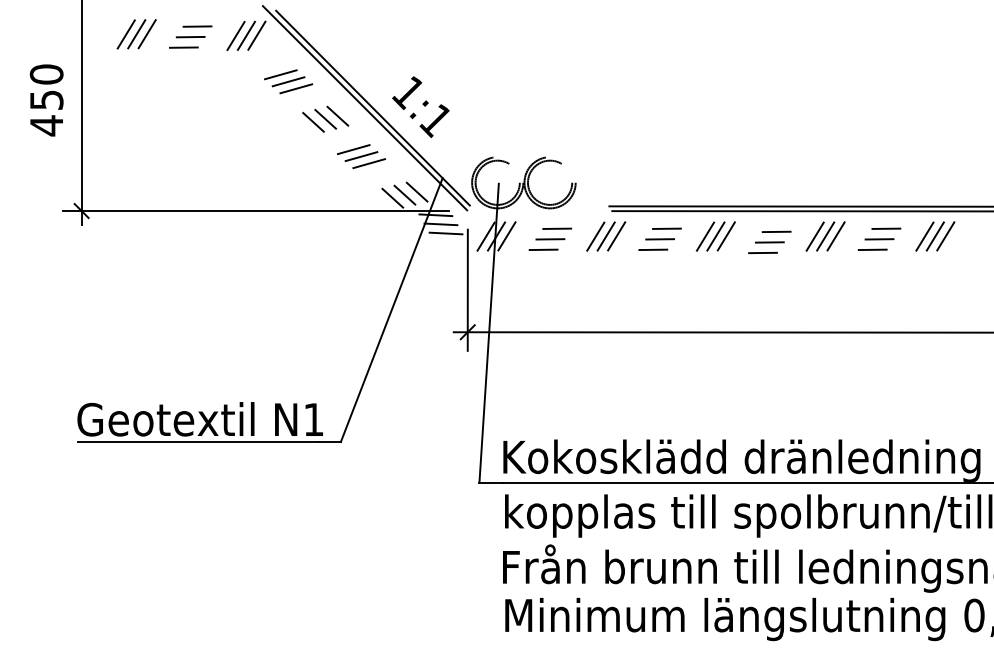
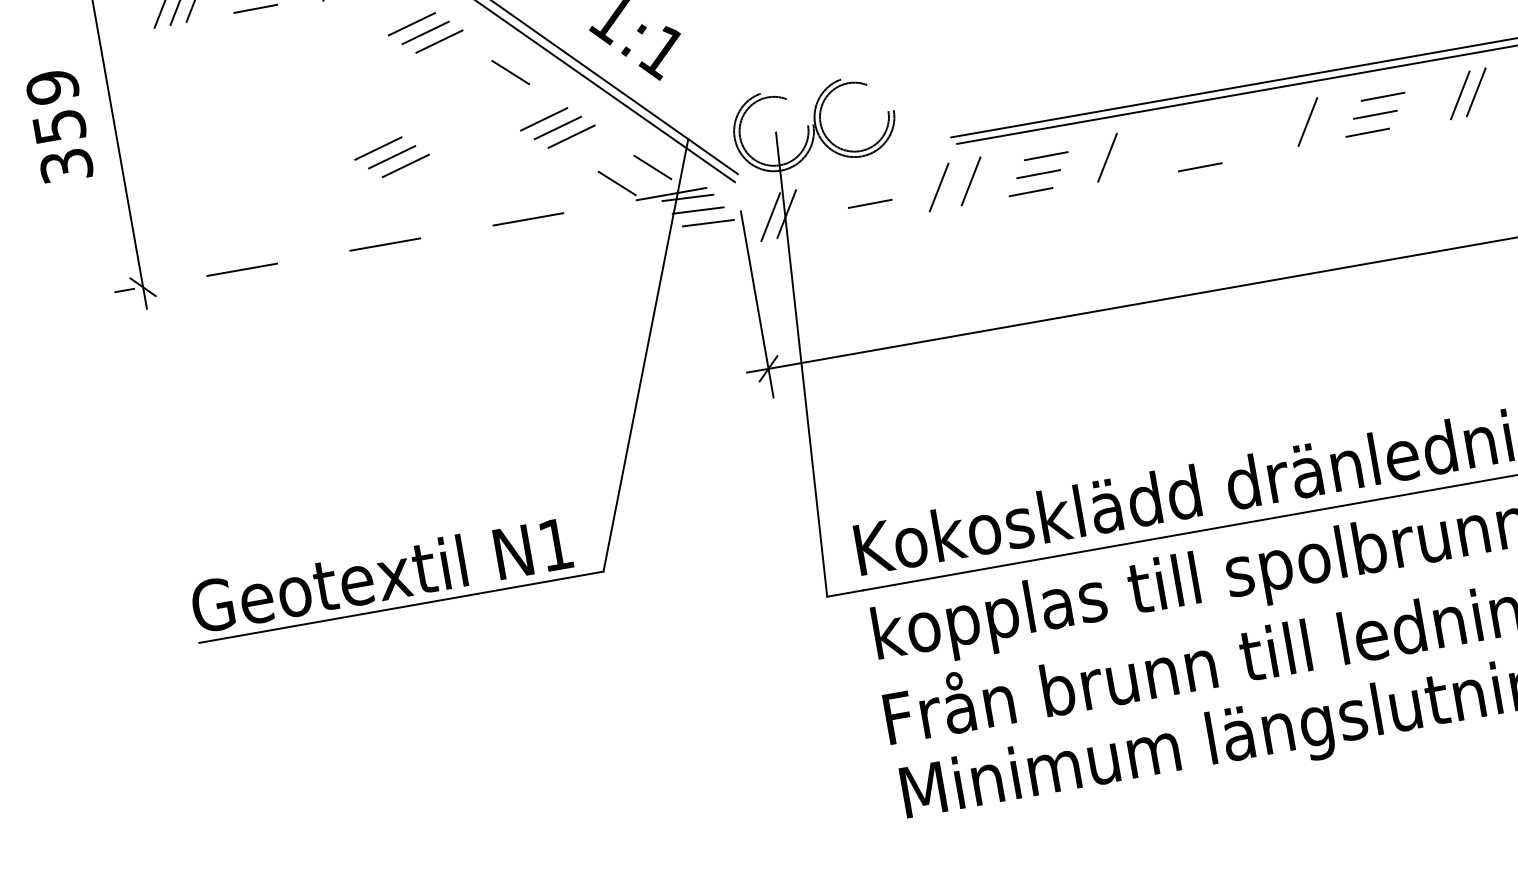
text: (46, 100) -> (59, 127), 450 -> 359
line: (325, 118) -> (492, 79), removed
line: (313, 122) -> (475, 88), removed
part: (253, 156) -> (392, 157), added
line: (404, 194) -> (634, 174), removed
line: (255, 211) -> (410, 240), solid -> dashed
line: (557, 228) -> (878, 185), removed
line: (776, 231) -> (1215, 130), removed
line: (506, 236) -> (802, 211), removed
line: (605, 236) -> (954, 184), removed
line: (715, 236) -> (1122, 154), removed
line: (725, 236) -> (1138, 152), removed
line: (814, 236) -> (1274, 128), removed
line: (825, 236) -> (1291, 125), removed
line: (924, 236) -> (1443, 98), removed
line: (769, 242) -> (1207, 149), removed
line: (543, 249) -> (862, 221), removed

